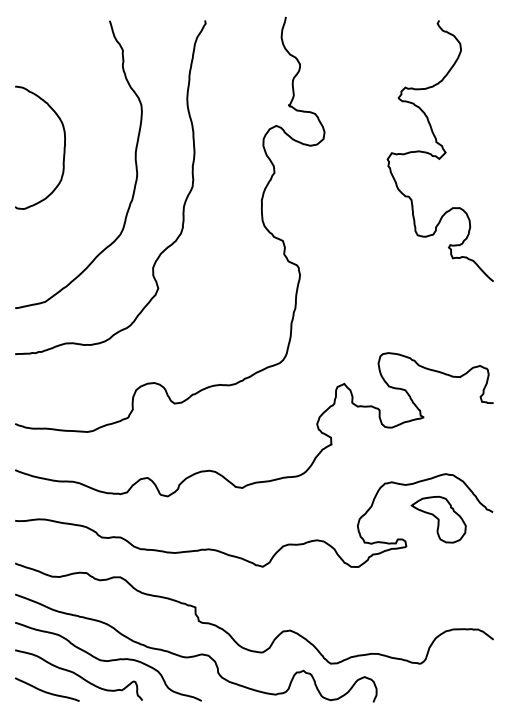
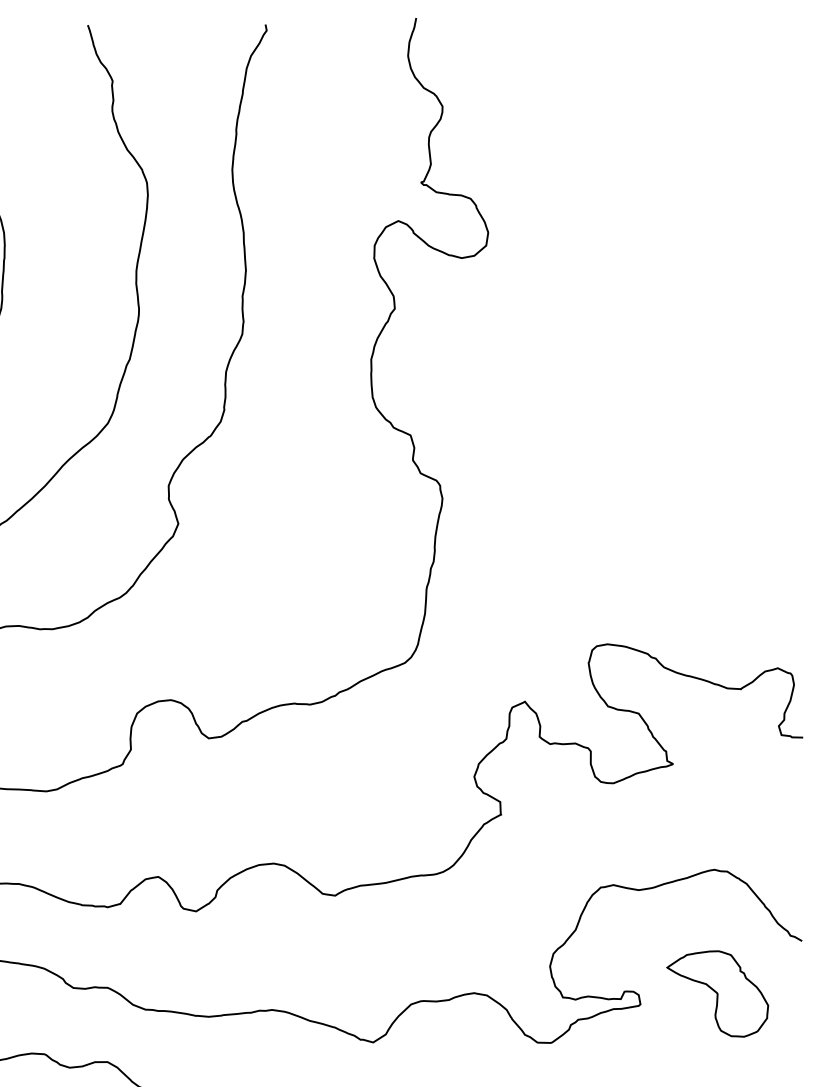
curve: (442, 149) -> (707, 265), removed
part: (438, 519) -> (717, 993), moved

